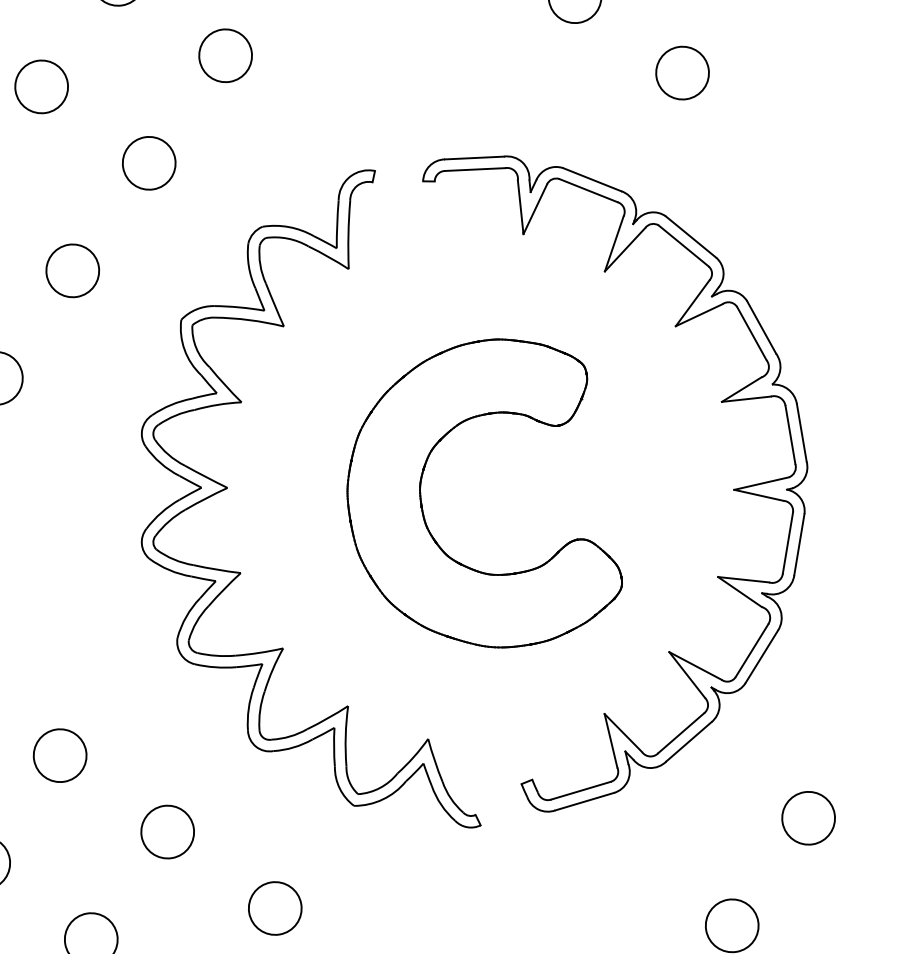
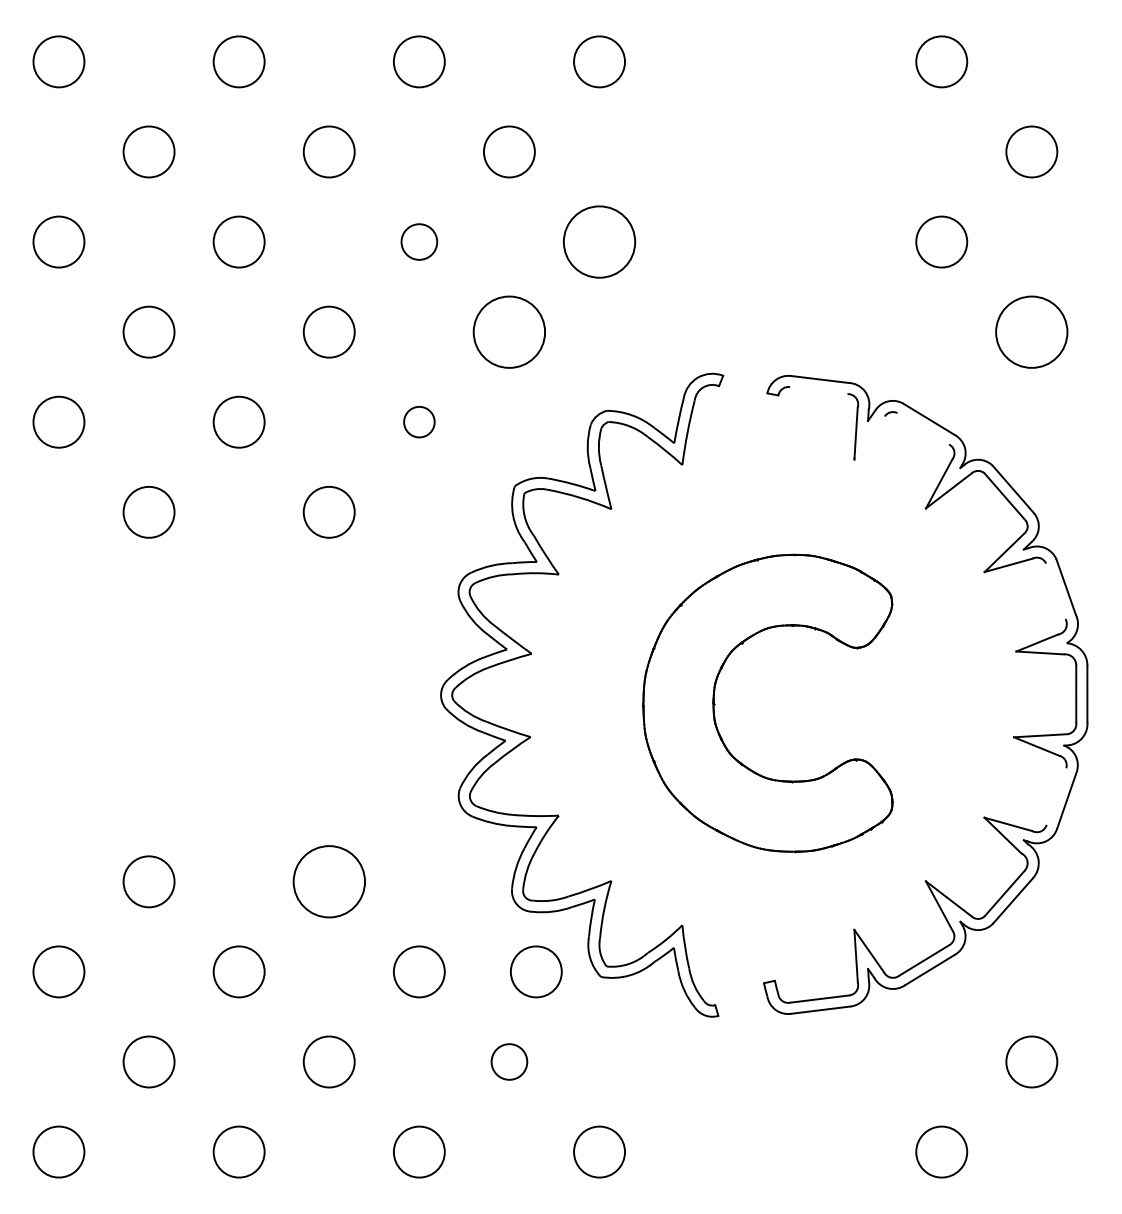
circle: (225, 55) -> (599, 241), size x1.4
circle: (682, 72) -> (1031, 331), size x1.4
circle: (41, 86) -> (419, 241), size x0.7
circle: (149, 162) -> (509, 331), size x1.4
line: (474, 169) -> (818, 390), removed
line: (588, 190) -> (923, 428), removed
line: (535, 208) -> (869, 437), removed
circle: (72, 270) -> (419, 421), size x0.6
line: (751, 332) -> (1055, 590), removed
line: (787, 542) -> (1056, 796), removed
circle: (59, 755) -> (328, 881), size x1.4
circle: (287, 811) -> (536, 971), added
circle: (275, 907) -> (509, 1061), size x0.7

